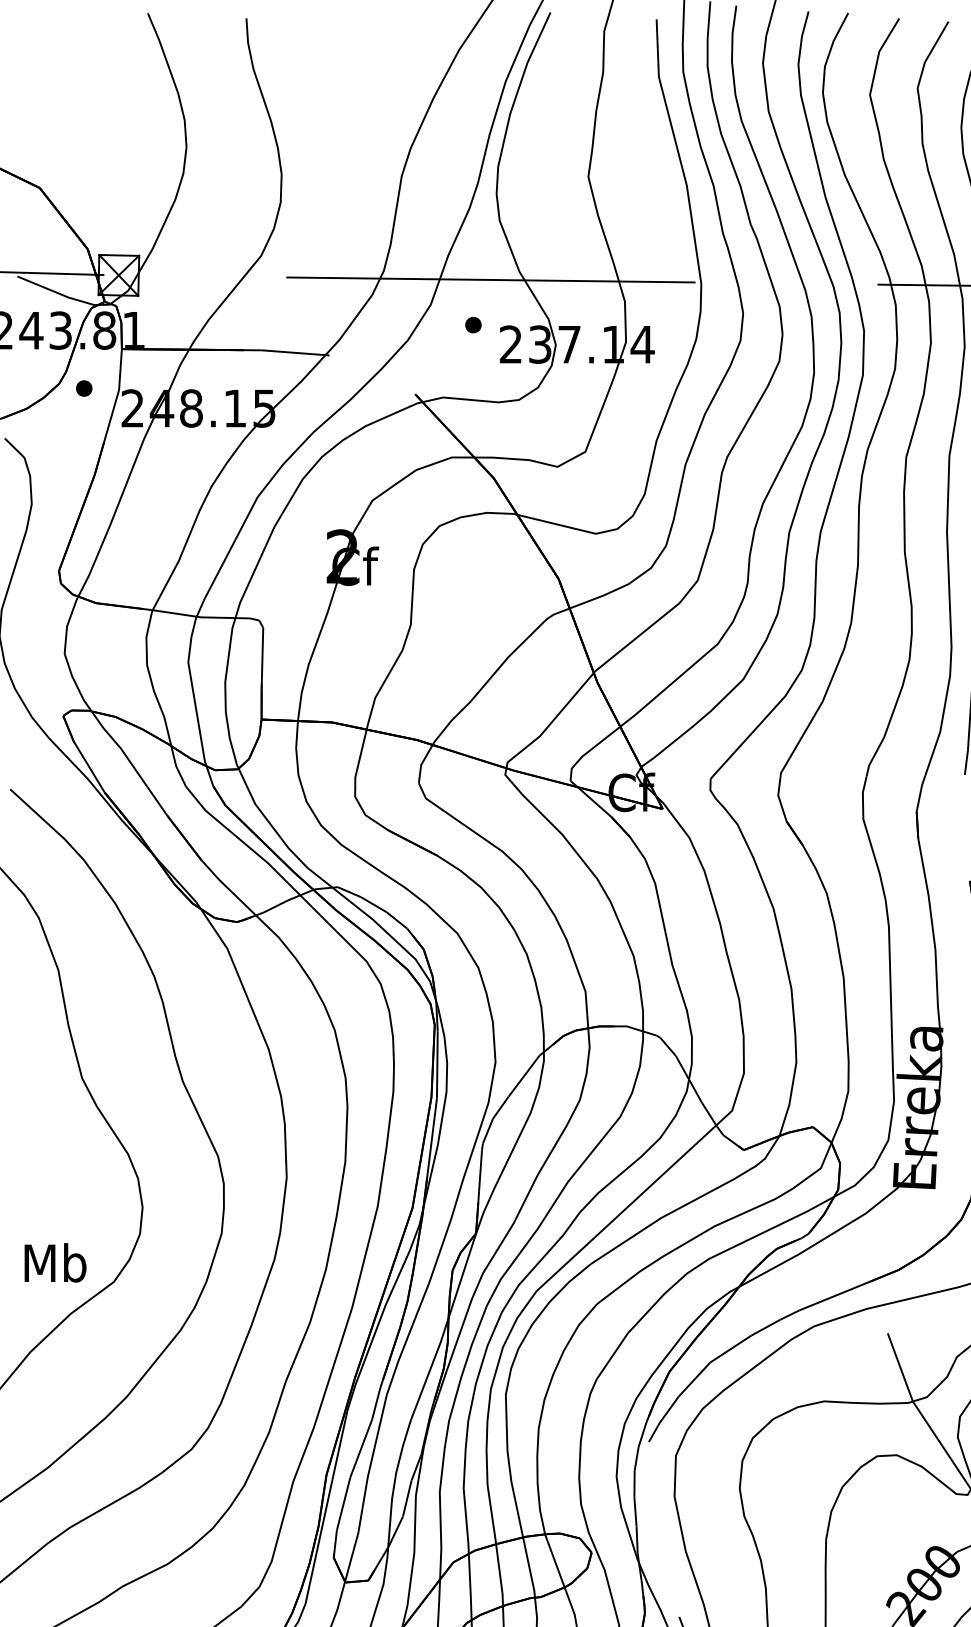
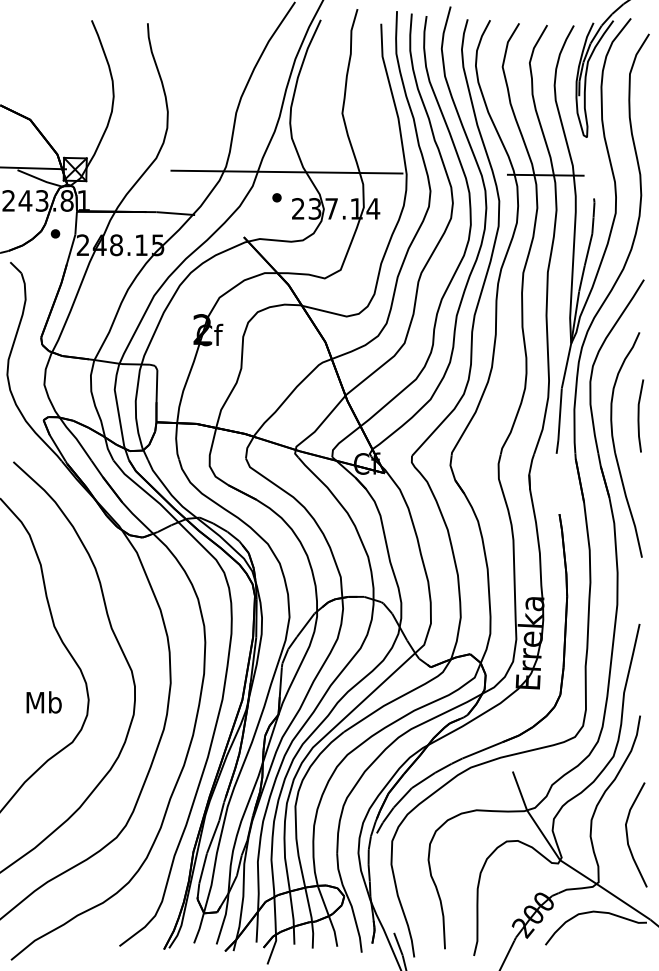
text: (54, 1262) -> (43, 702), moved

